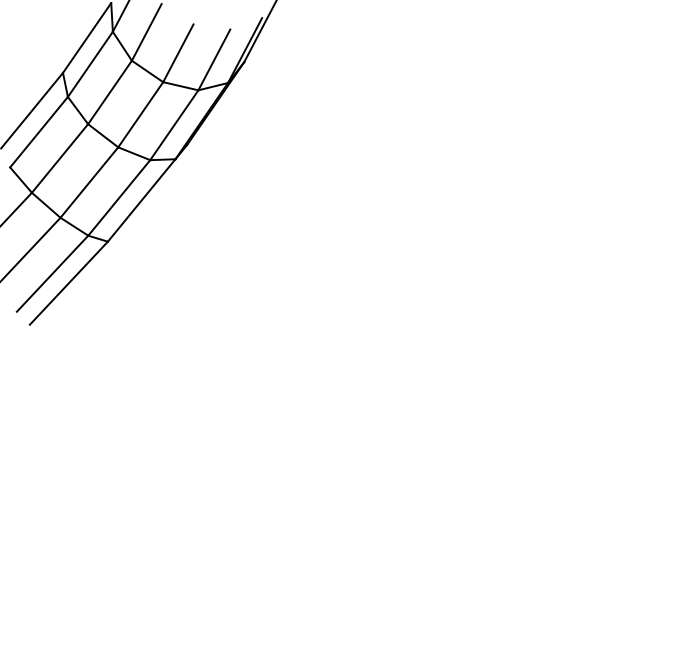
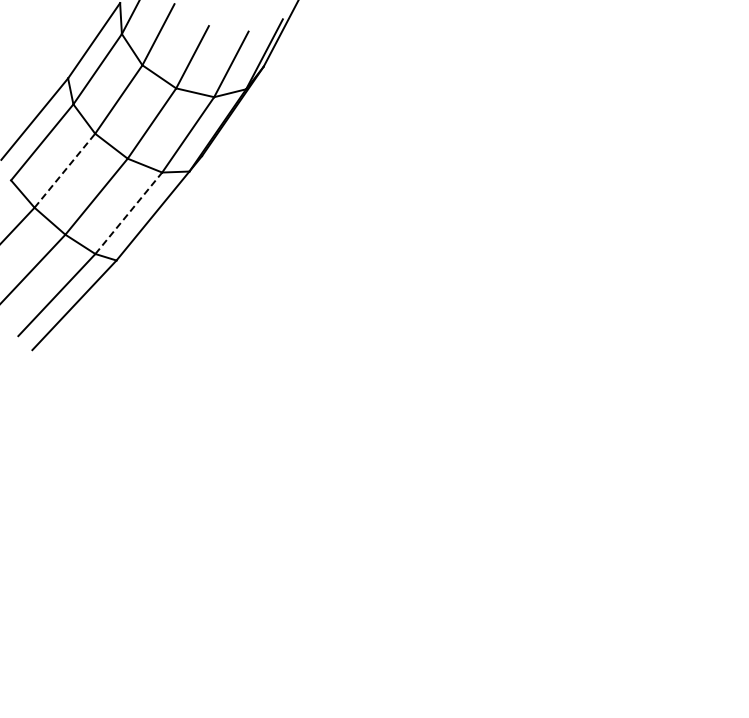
line: (59, 158) -> (64, 170), solid -> dashed
line: (118, 198) -> (128, 213), solid -> dashed

